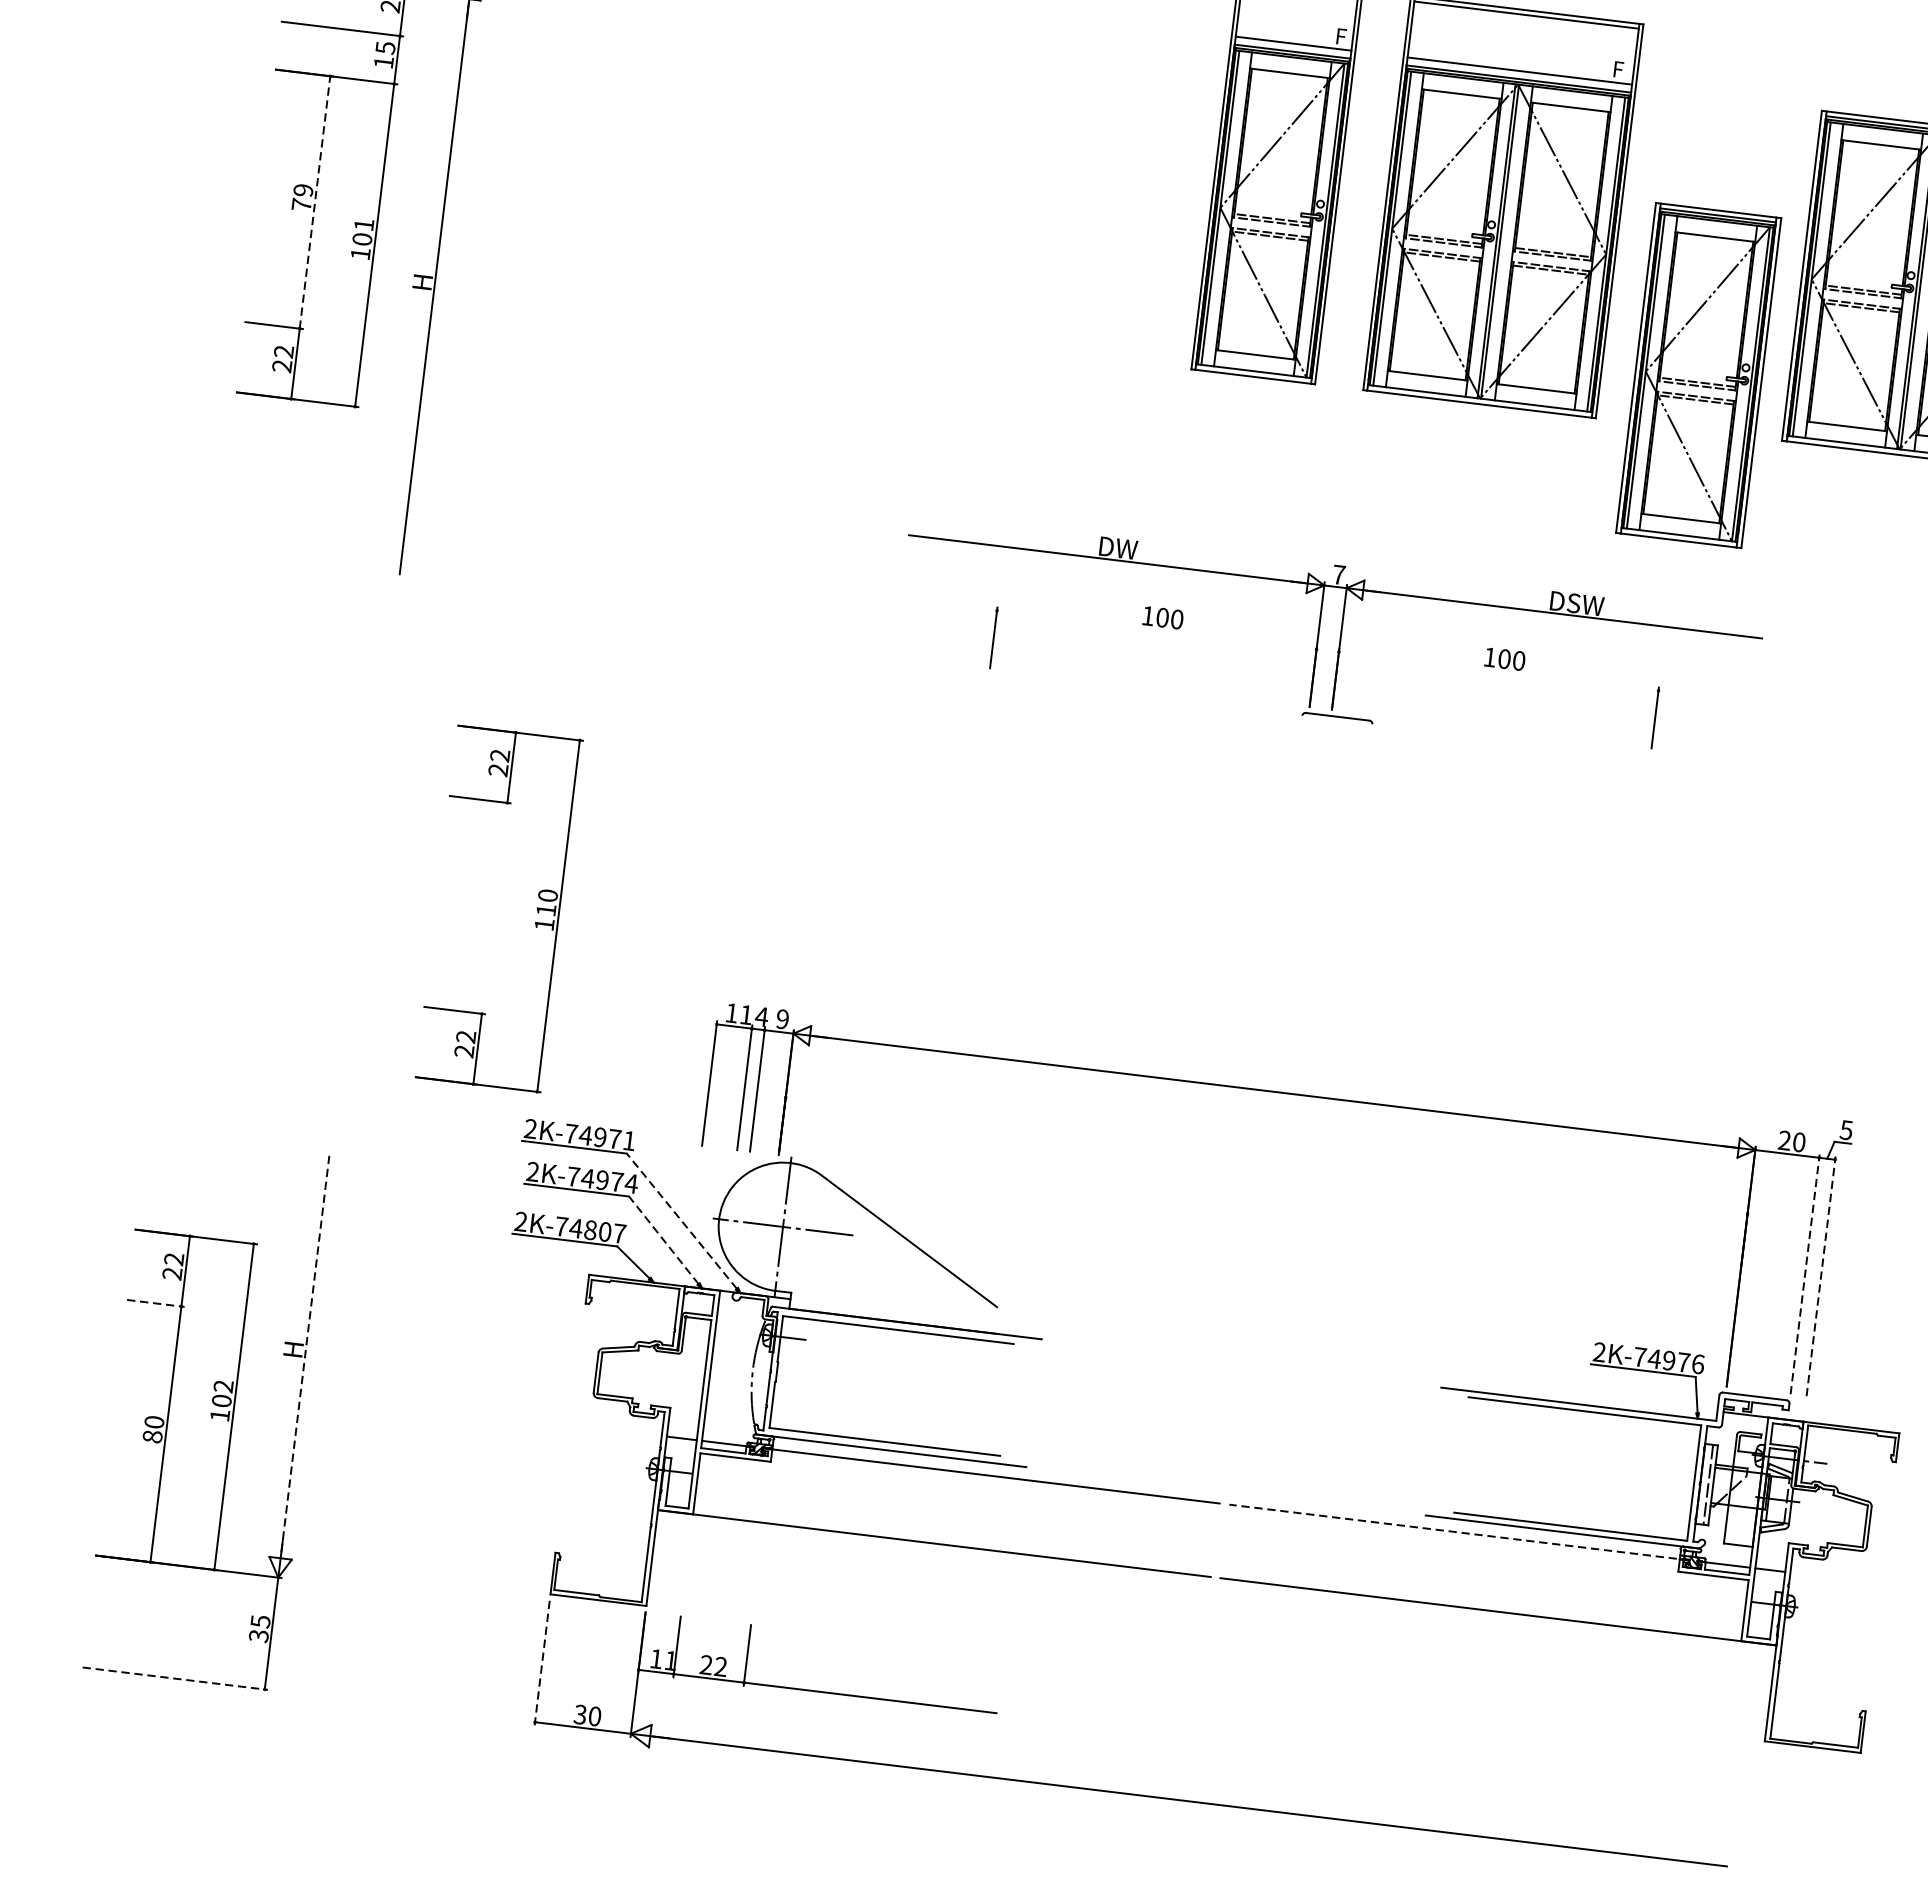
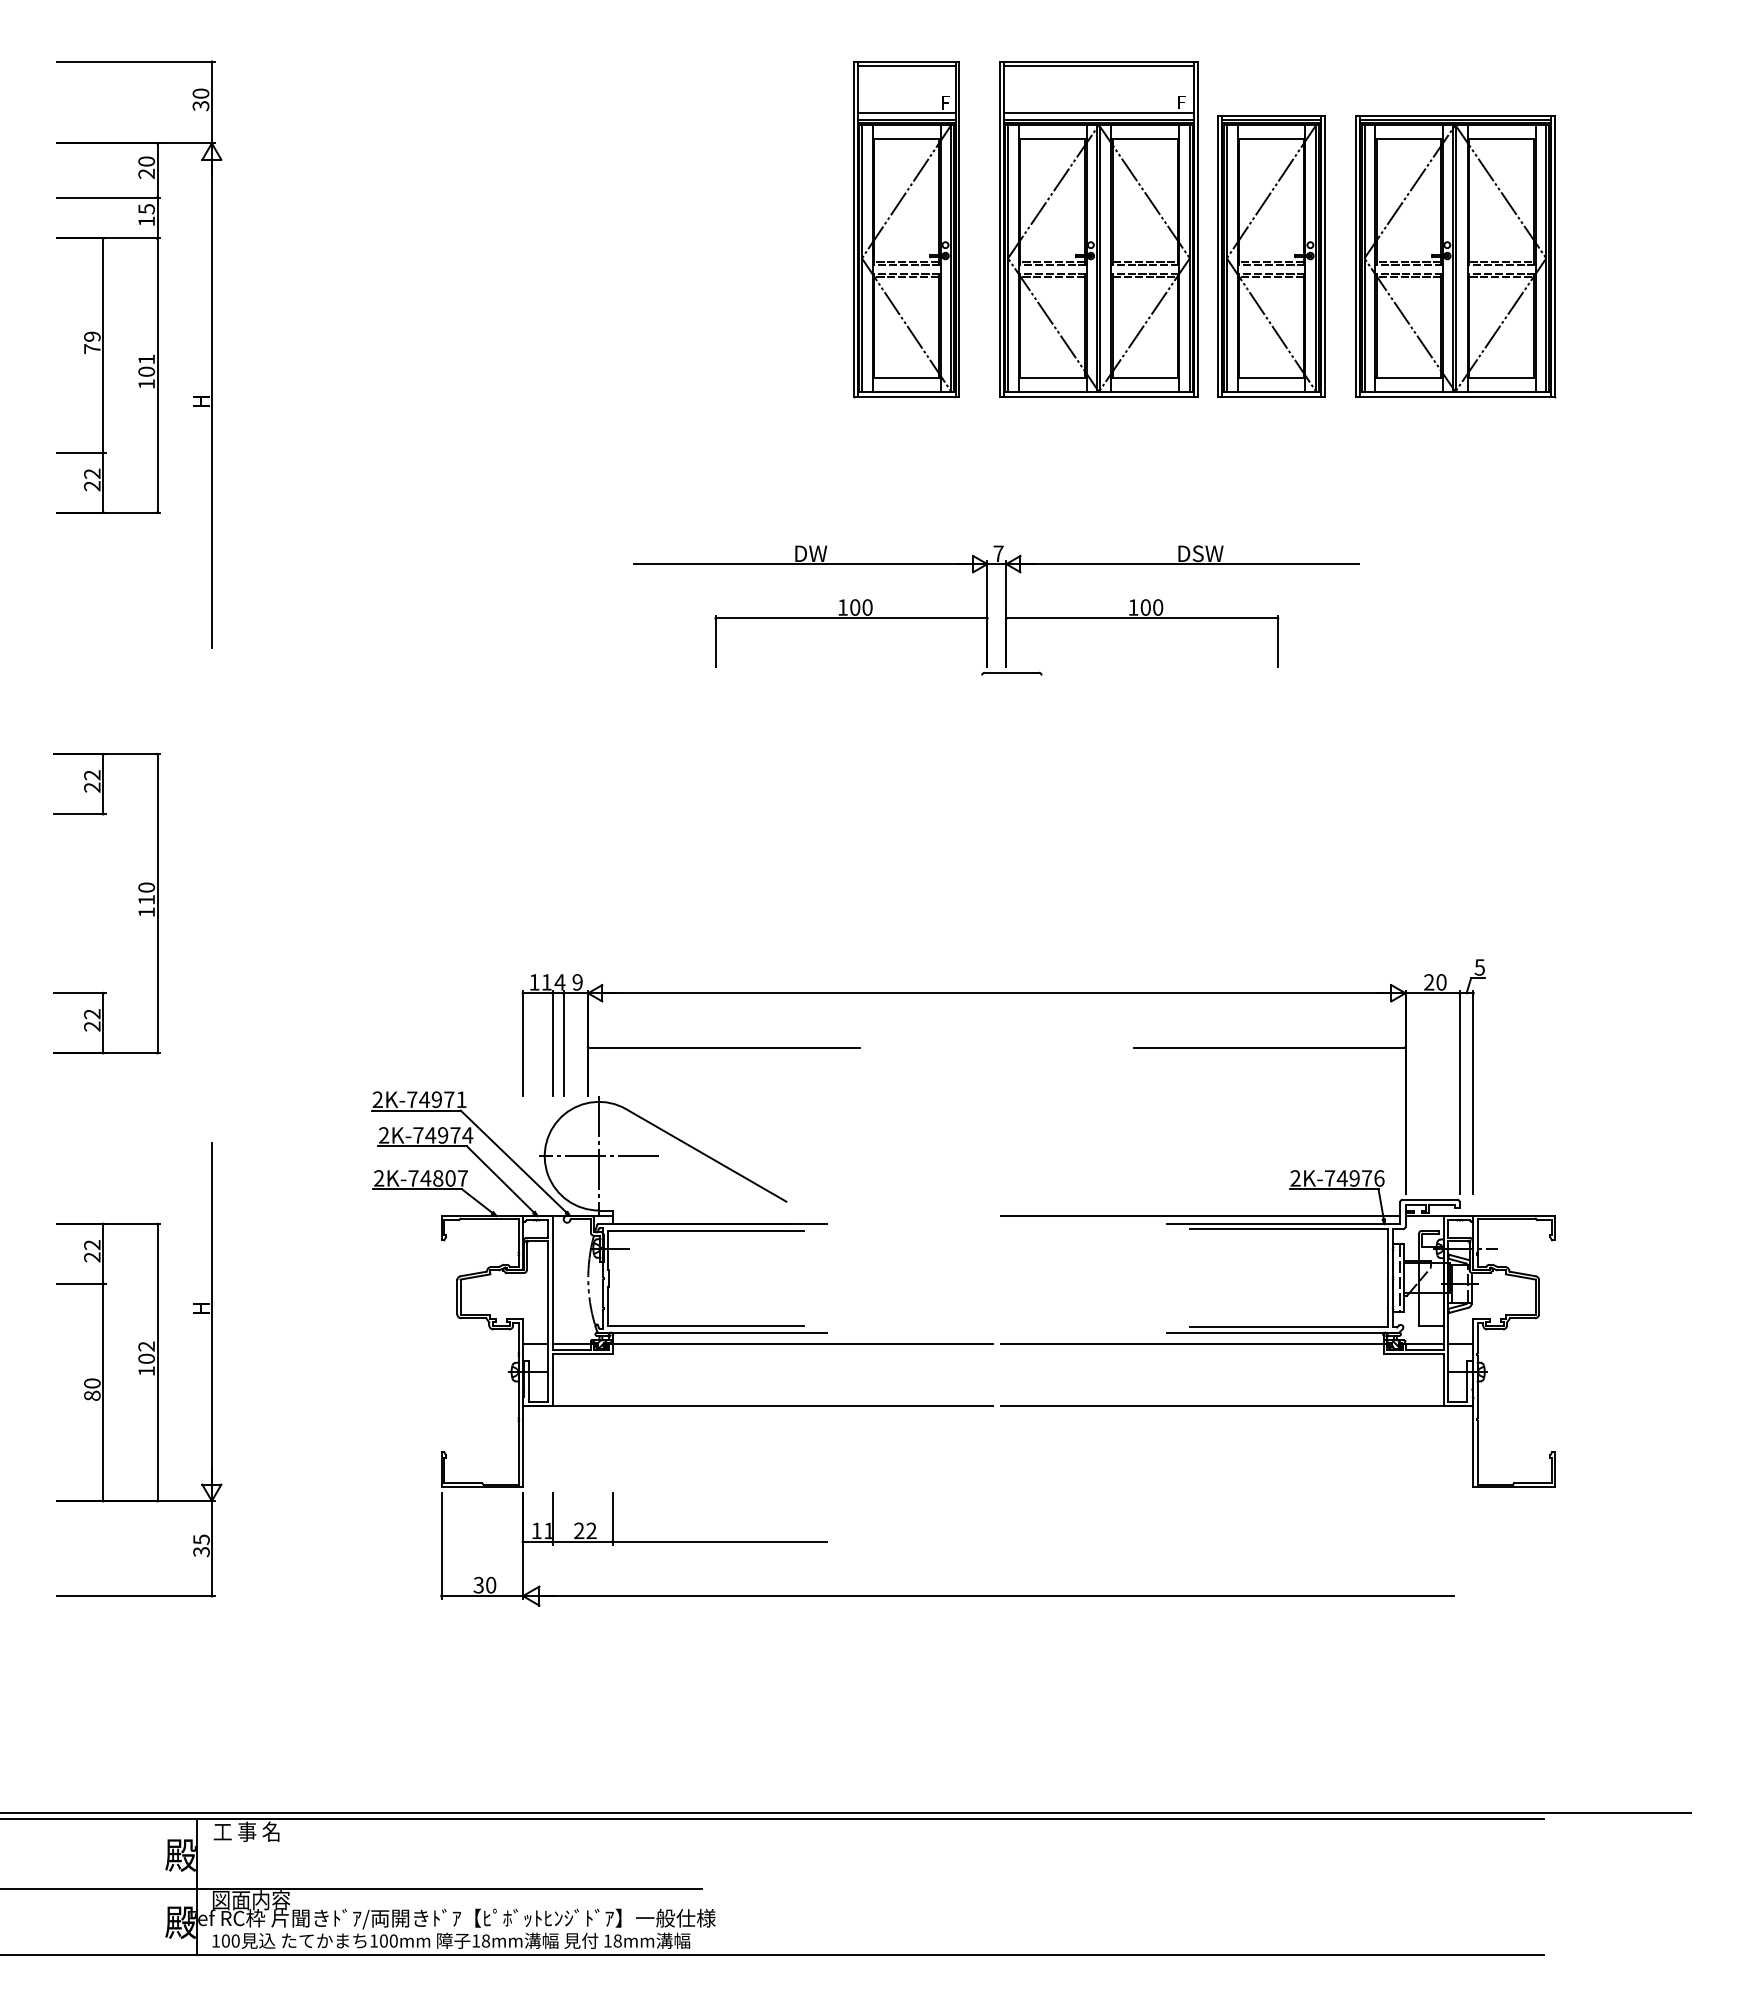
line: (315, 202) -> (103, 345), dashed -> solid
part: (1698, 375) -> (1271, 256), moved
line: (1156, 630) -> (851, 618), added
line: (1498, 671) -> (1141, 618), added
part: (536, 909) -> (138, 900), moved
line: (945, 1116) -> (723, 1047), added
line: (1587, 1194) -> (1269, 1047), added
line: (681, 1220) -> (513, 1161), dashed -> solid
line: (663, 1240) -> (500, 1179), dashed -> solid
line: (1804, 1274) -> (1459, 1092), dashed -> solid
line: (1821, 1276) -> (1473, 1092), dashed -> solid
line: (157, 1303) -> (82, 1283), dashed -> solid
line: (304, 1355) -> (211, 1312), dashed -> solid
line: (1482, 1382) -> (1200, 1215), added
line: (1459, 1532) -> (1196, 1343), dashed -> solid
line: (542, 1662) -> (441, 1545), dashed -> solid
line: (174, 1679) -> (135, 1596), dashed -> solid

